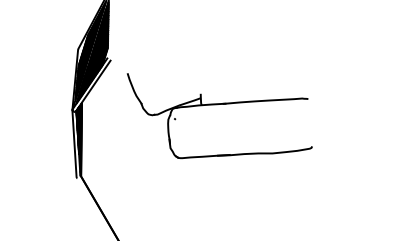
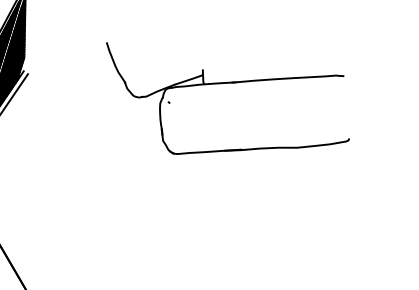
part: (217, 105) -> (224, 84), moved

